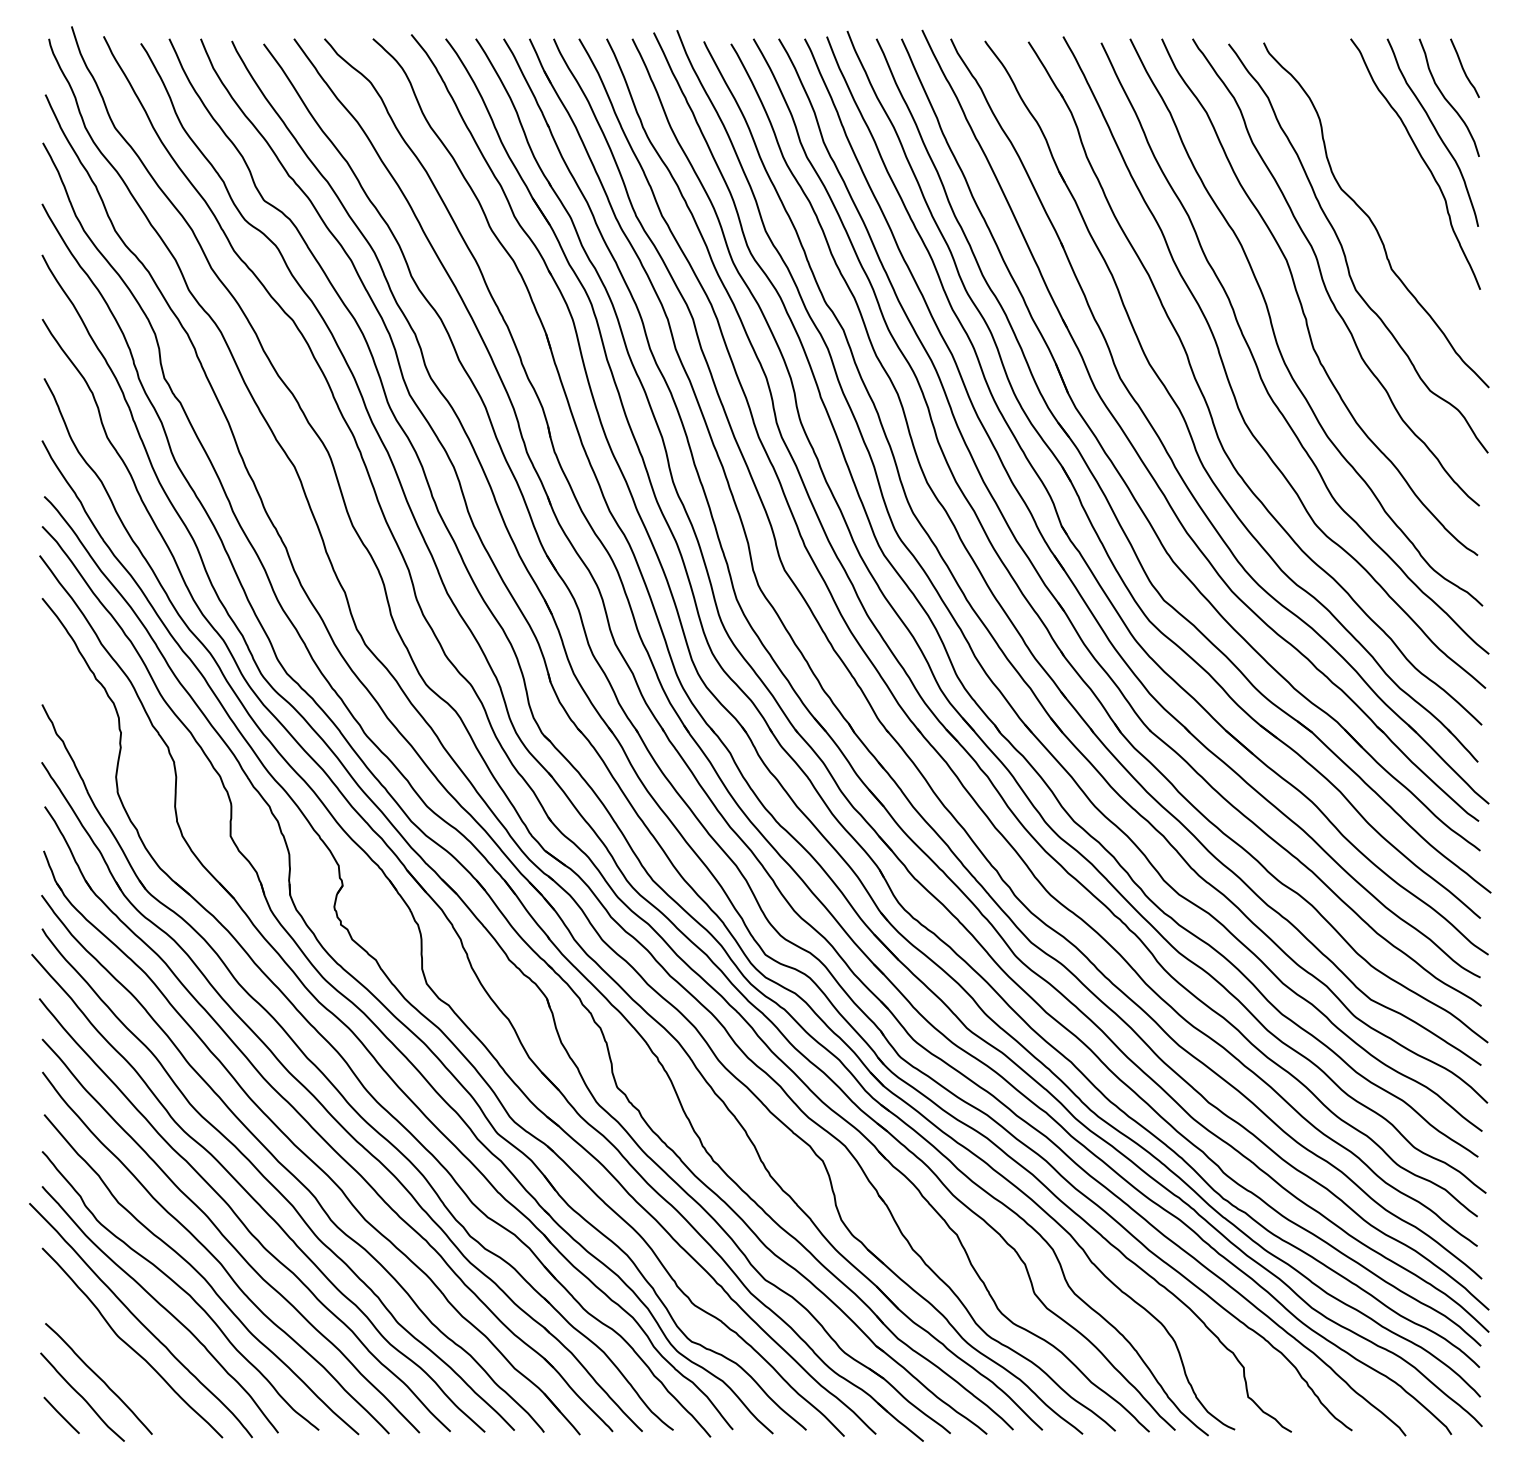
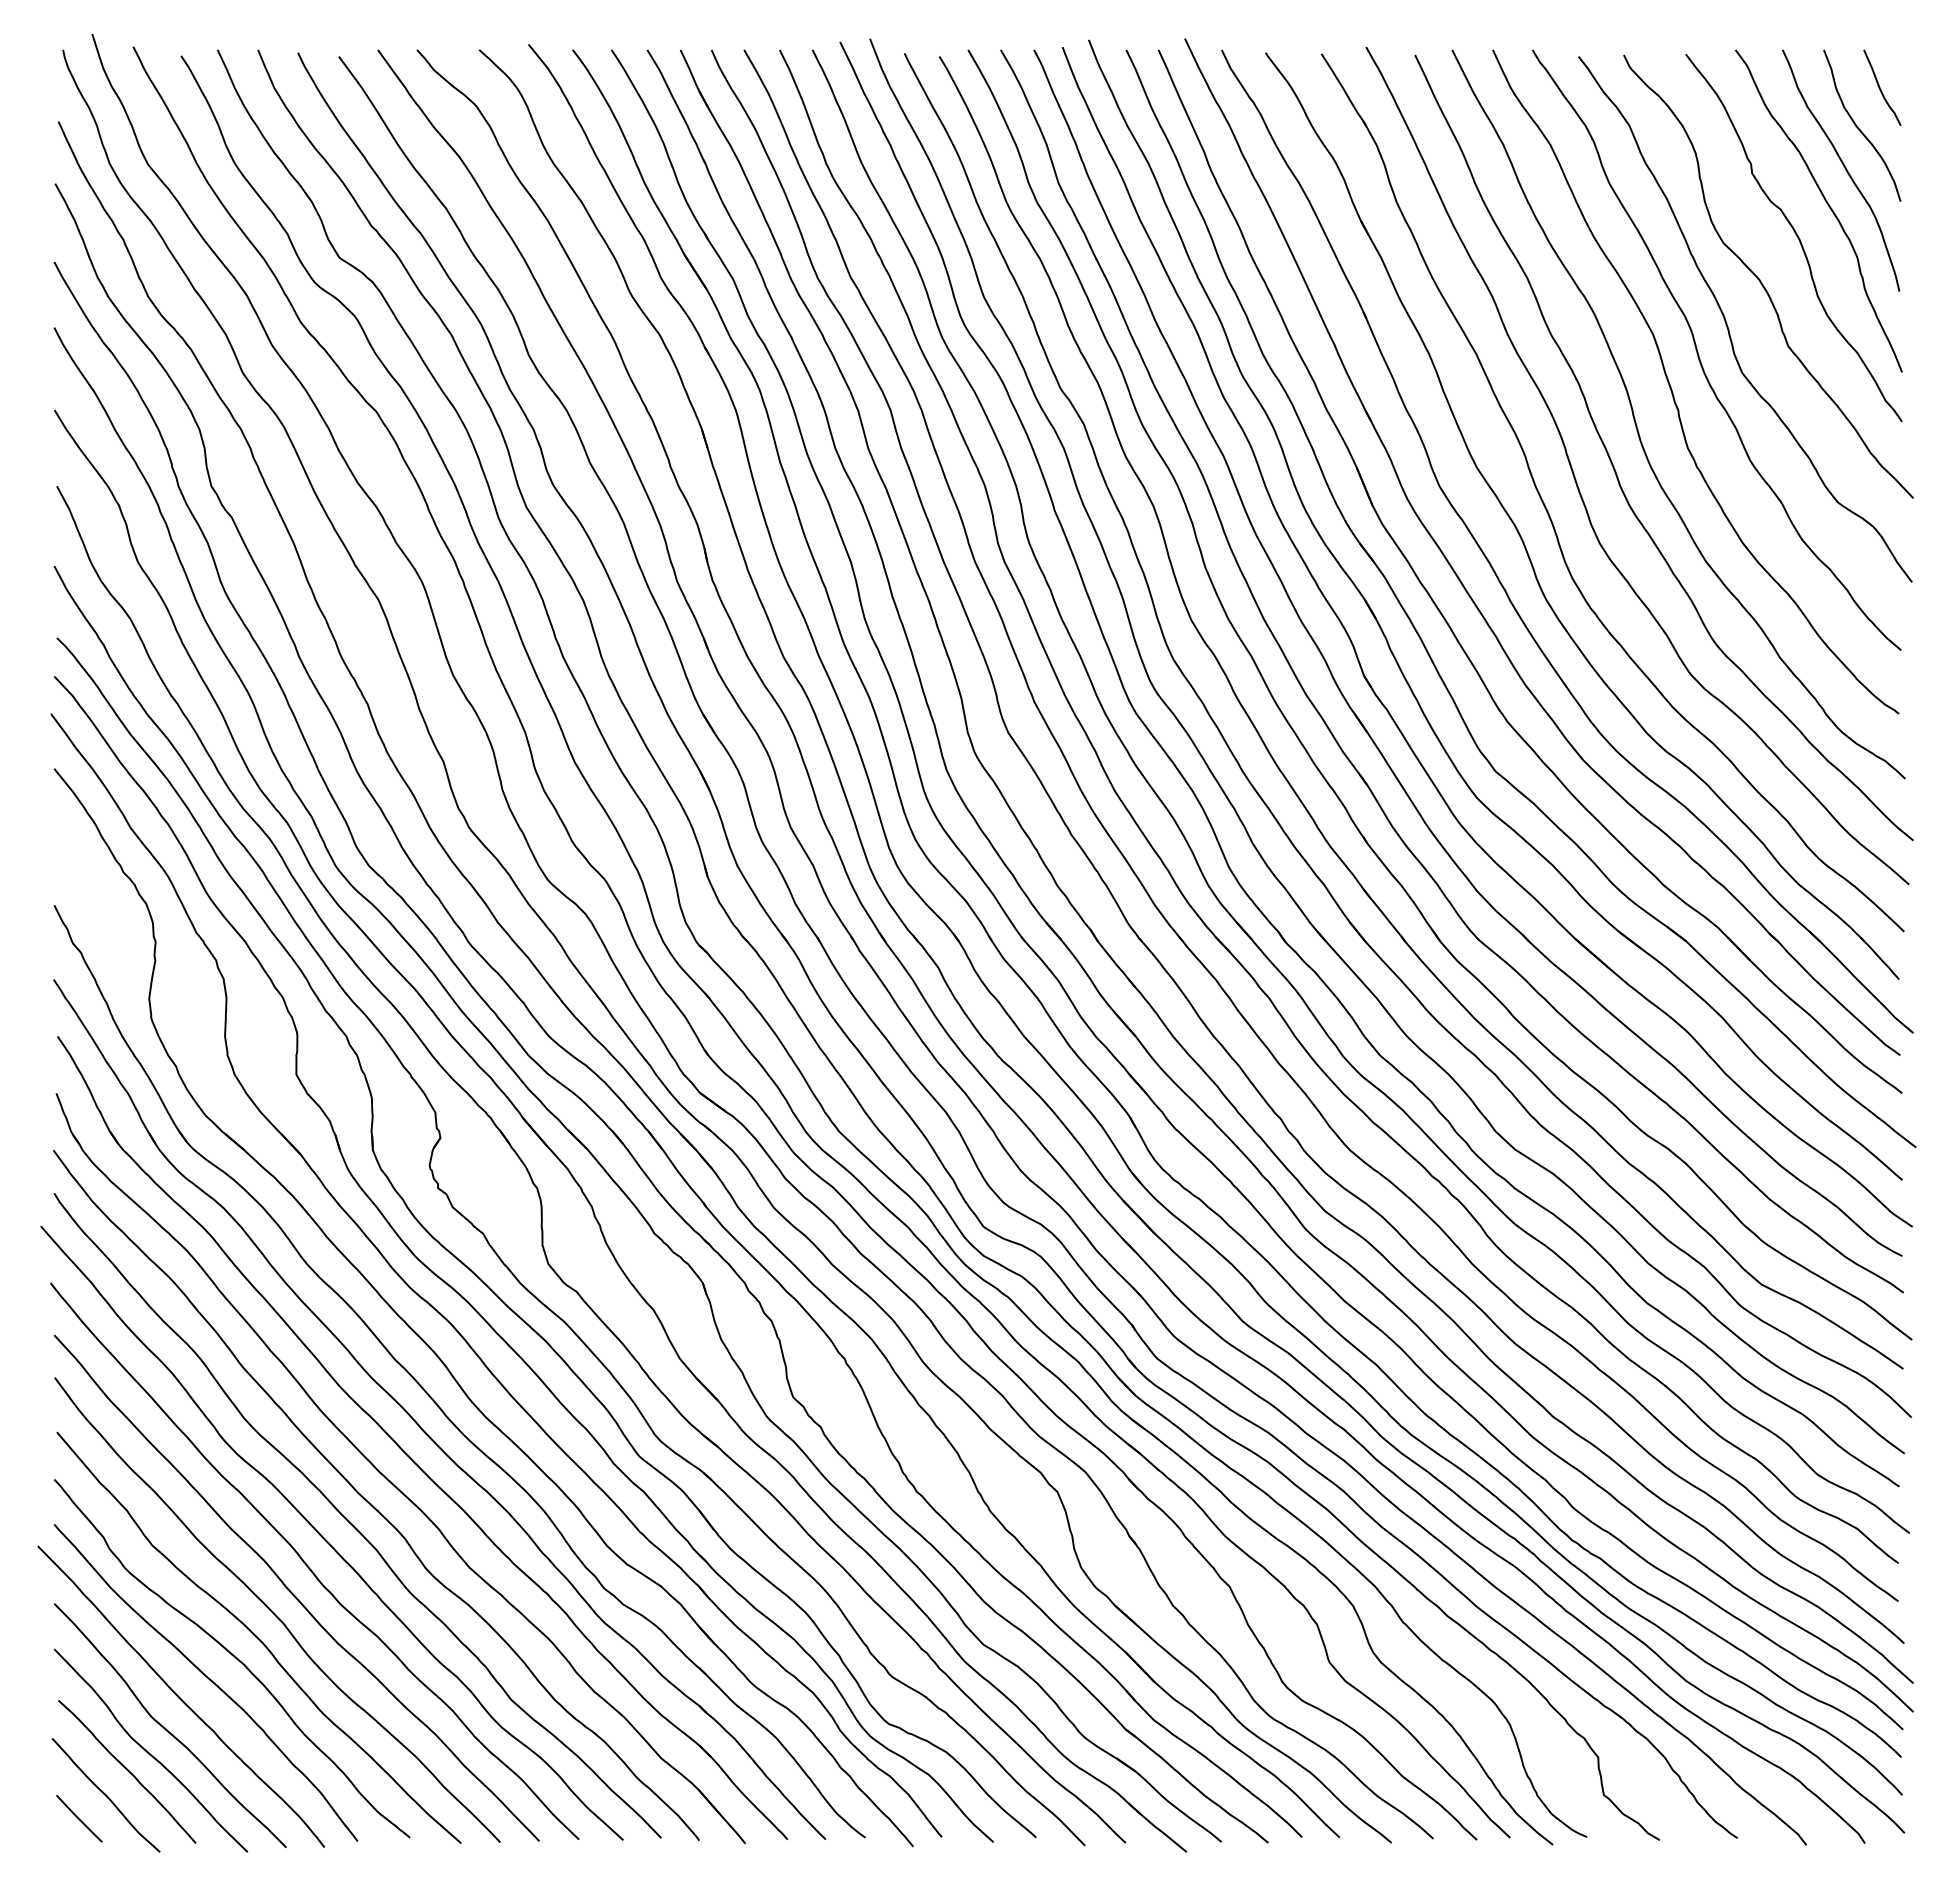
curve: (1398, 184) -> (1796, 236), added
curve: (115, 1363) -> (148, 1751), added

